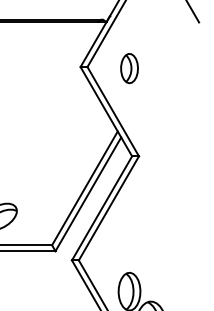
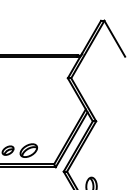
part: (129, 67) -> (91, 78), removed

